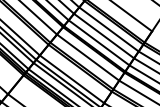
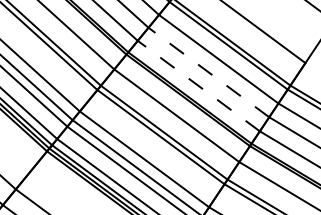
line: (103, 35) -> (207, 71), solid -> dashed
line: (99, 42) -> (199, 85), solid -> dashed

